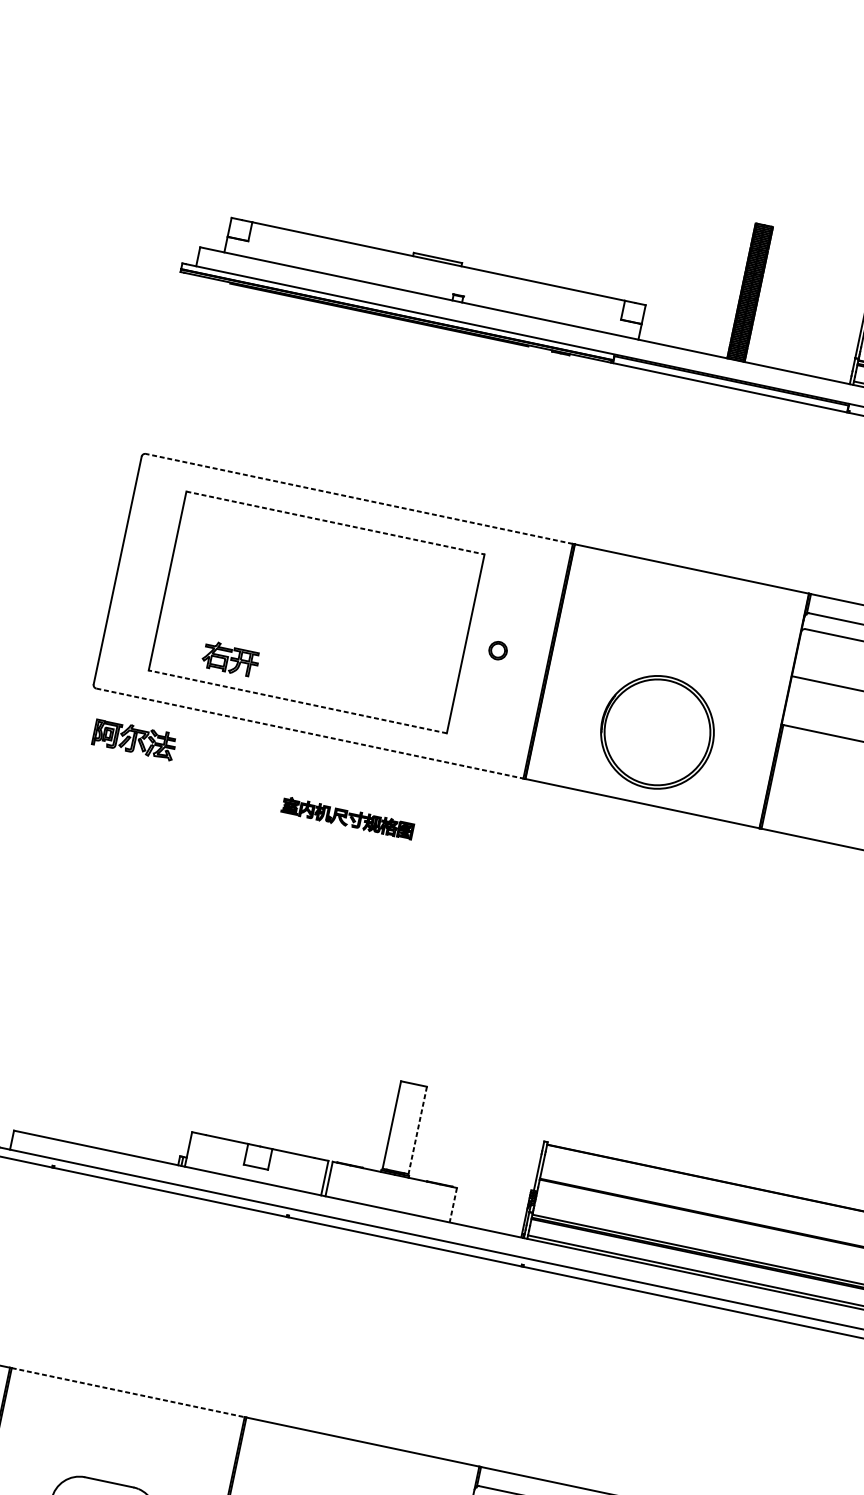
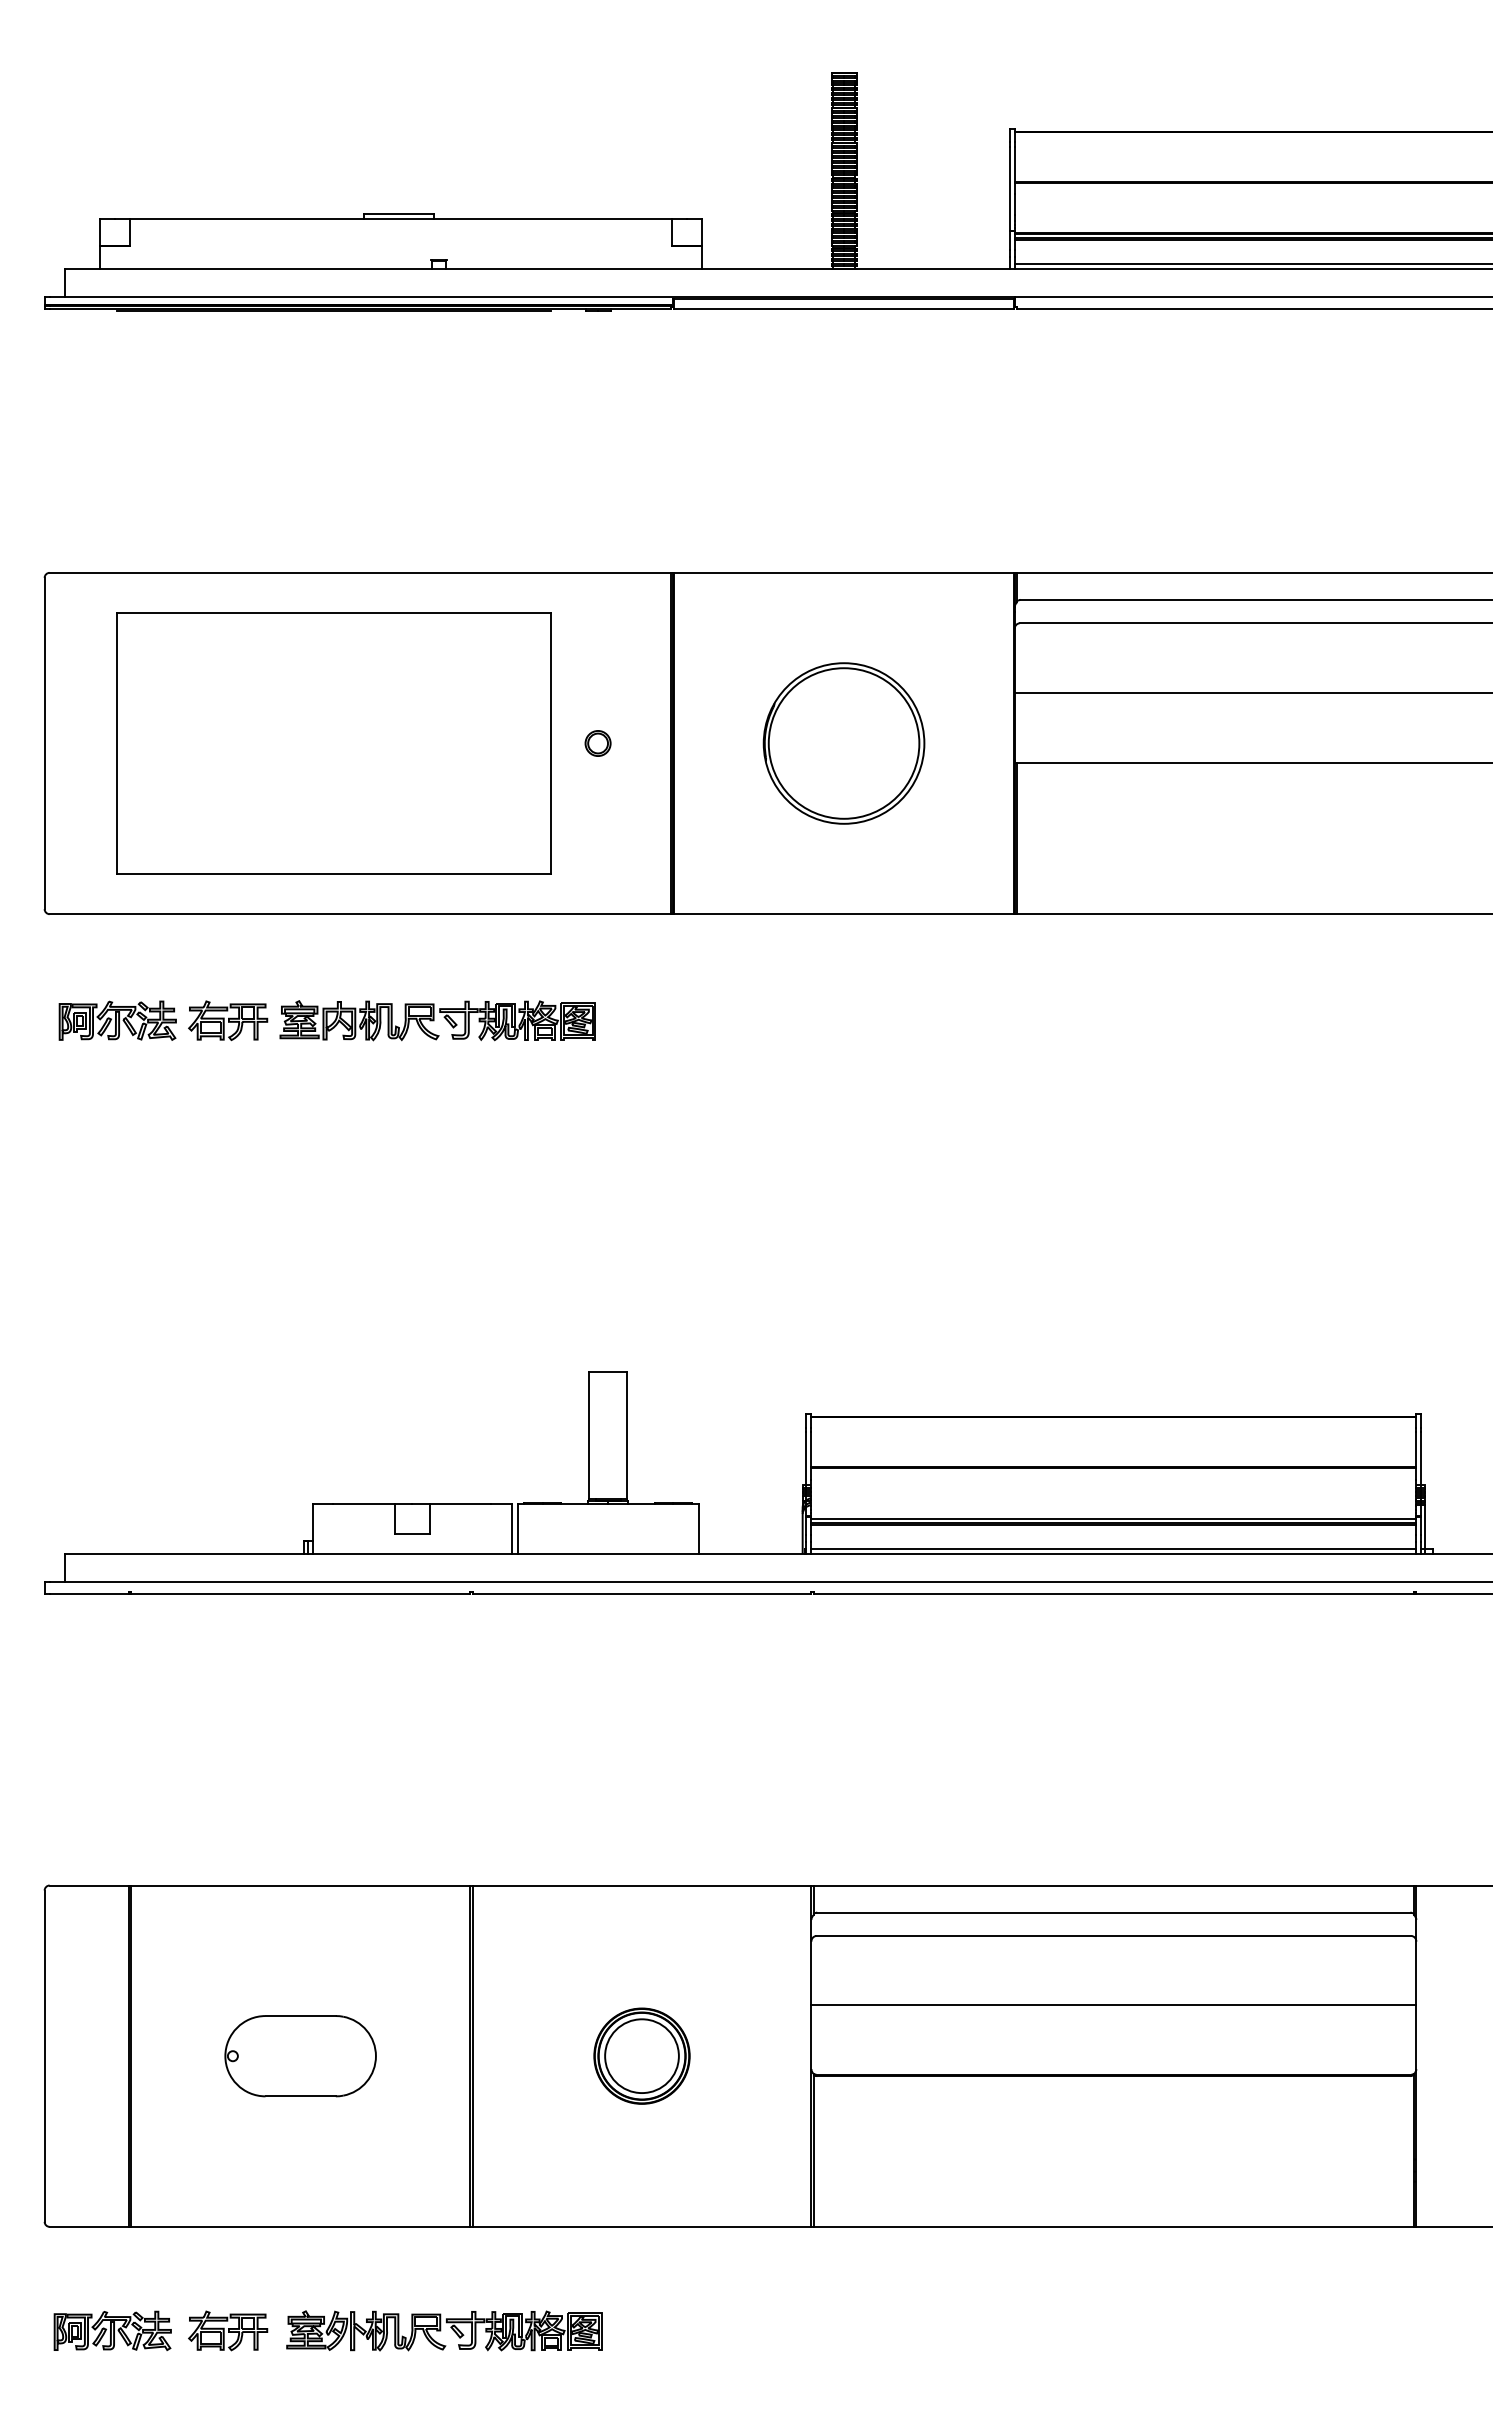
line: (359, 498) -> (360, 572), dashed -> solid
line: (335, 523) -> (334, 613), dashed -> solid
part: (231, 659) -> (228, 1020), moved
line: (298, 701) -> (334, 873), dashed -> solid
part: (657, 732) -> (843, 743), moved
line: (310, 733) -> (360, 914), dashed -> solid
part: (134, 739) -> (117, 1020), moved
part: (347, 817) -> (437, 1020), size x1.67
line: (417, 1130) -> (626, 1435), dashed -> solid
line: (453, 1205) -> (698, 1529), dashed -> solid
line: (128, 1392) -> (301, 1885), dashed -> solid

